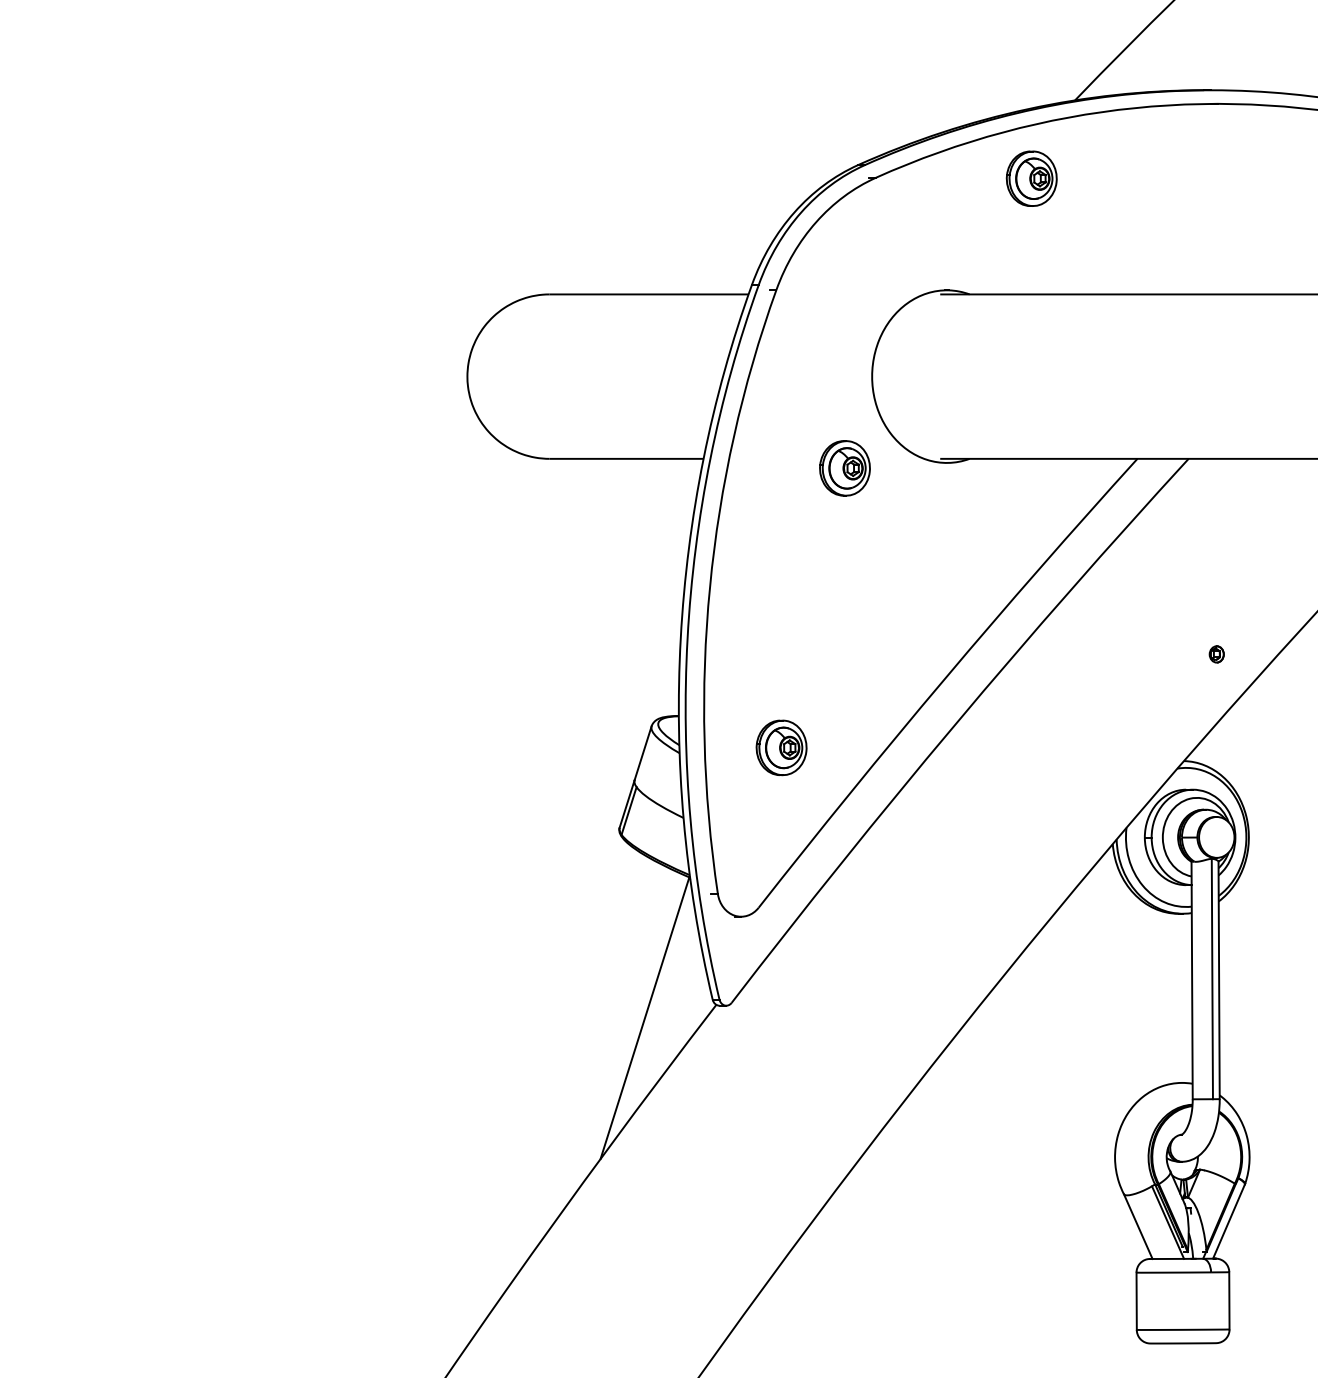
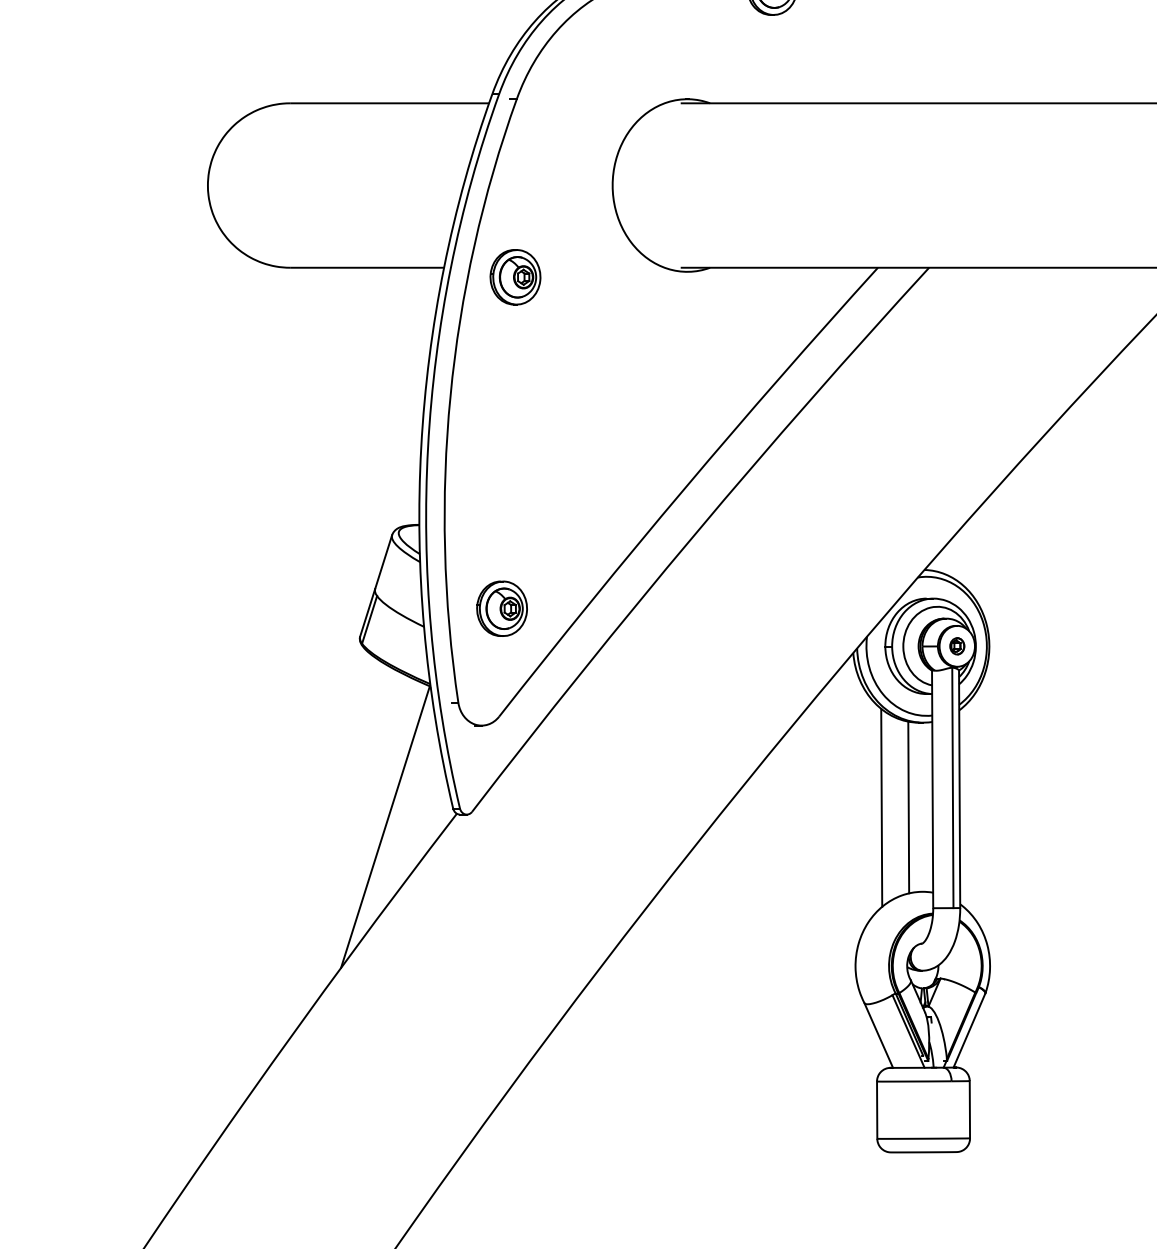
part: (844, 468) -> (515, 277), moved
part: (1216, 654) -> (957, 646), moved
part: (781, 747) -> (502, 608), moved
line: (1140, 998) -> (881, 807), added
line: (1167, 998) -> (908, 807), added

